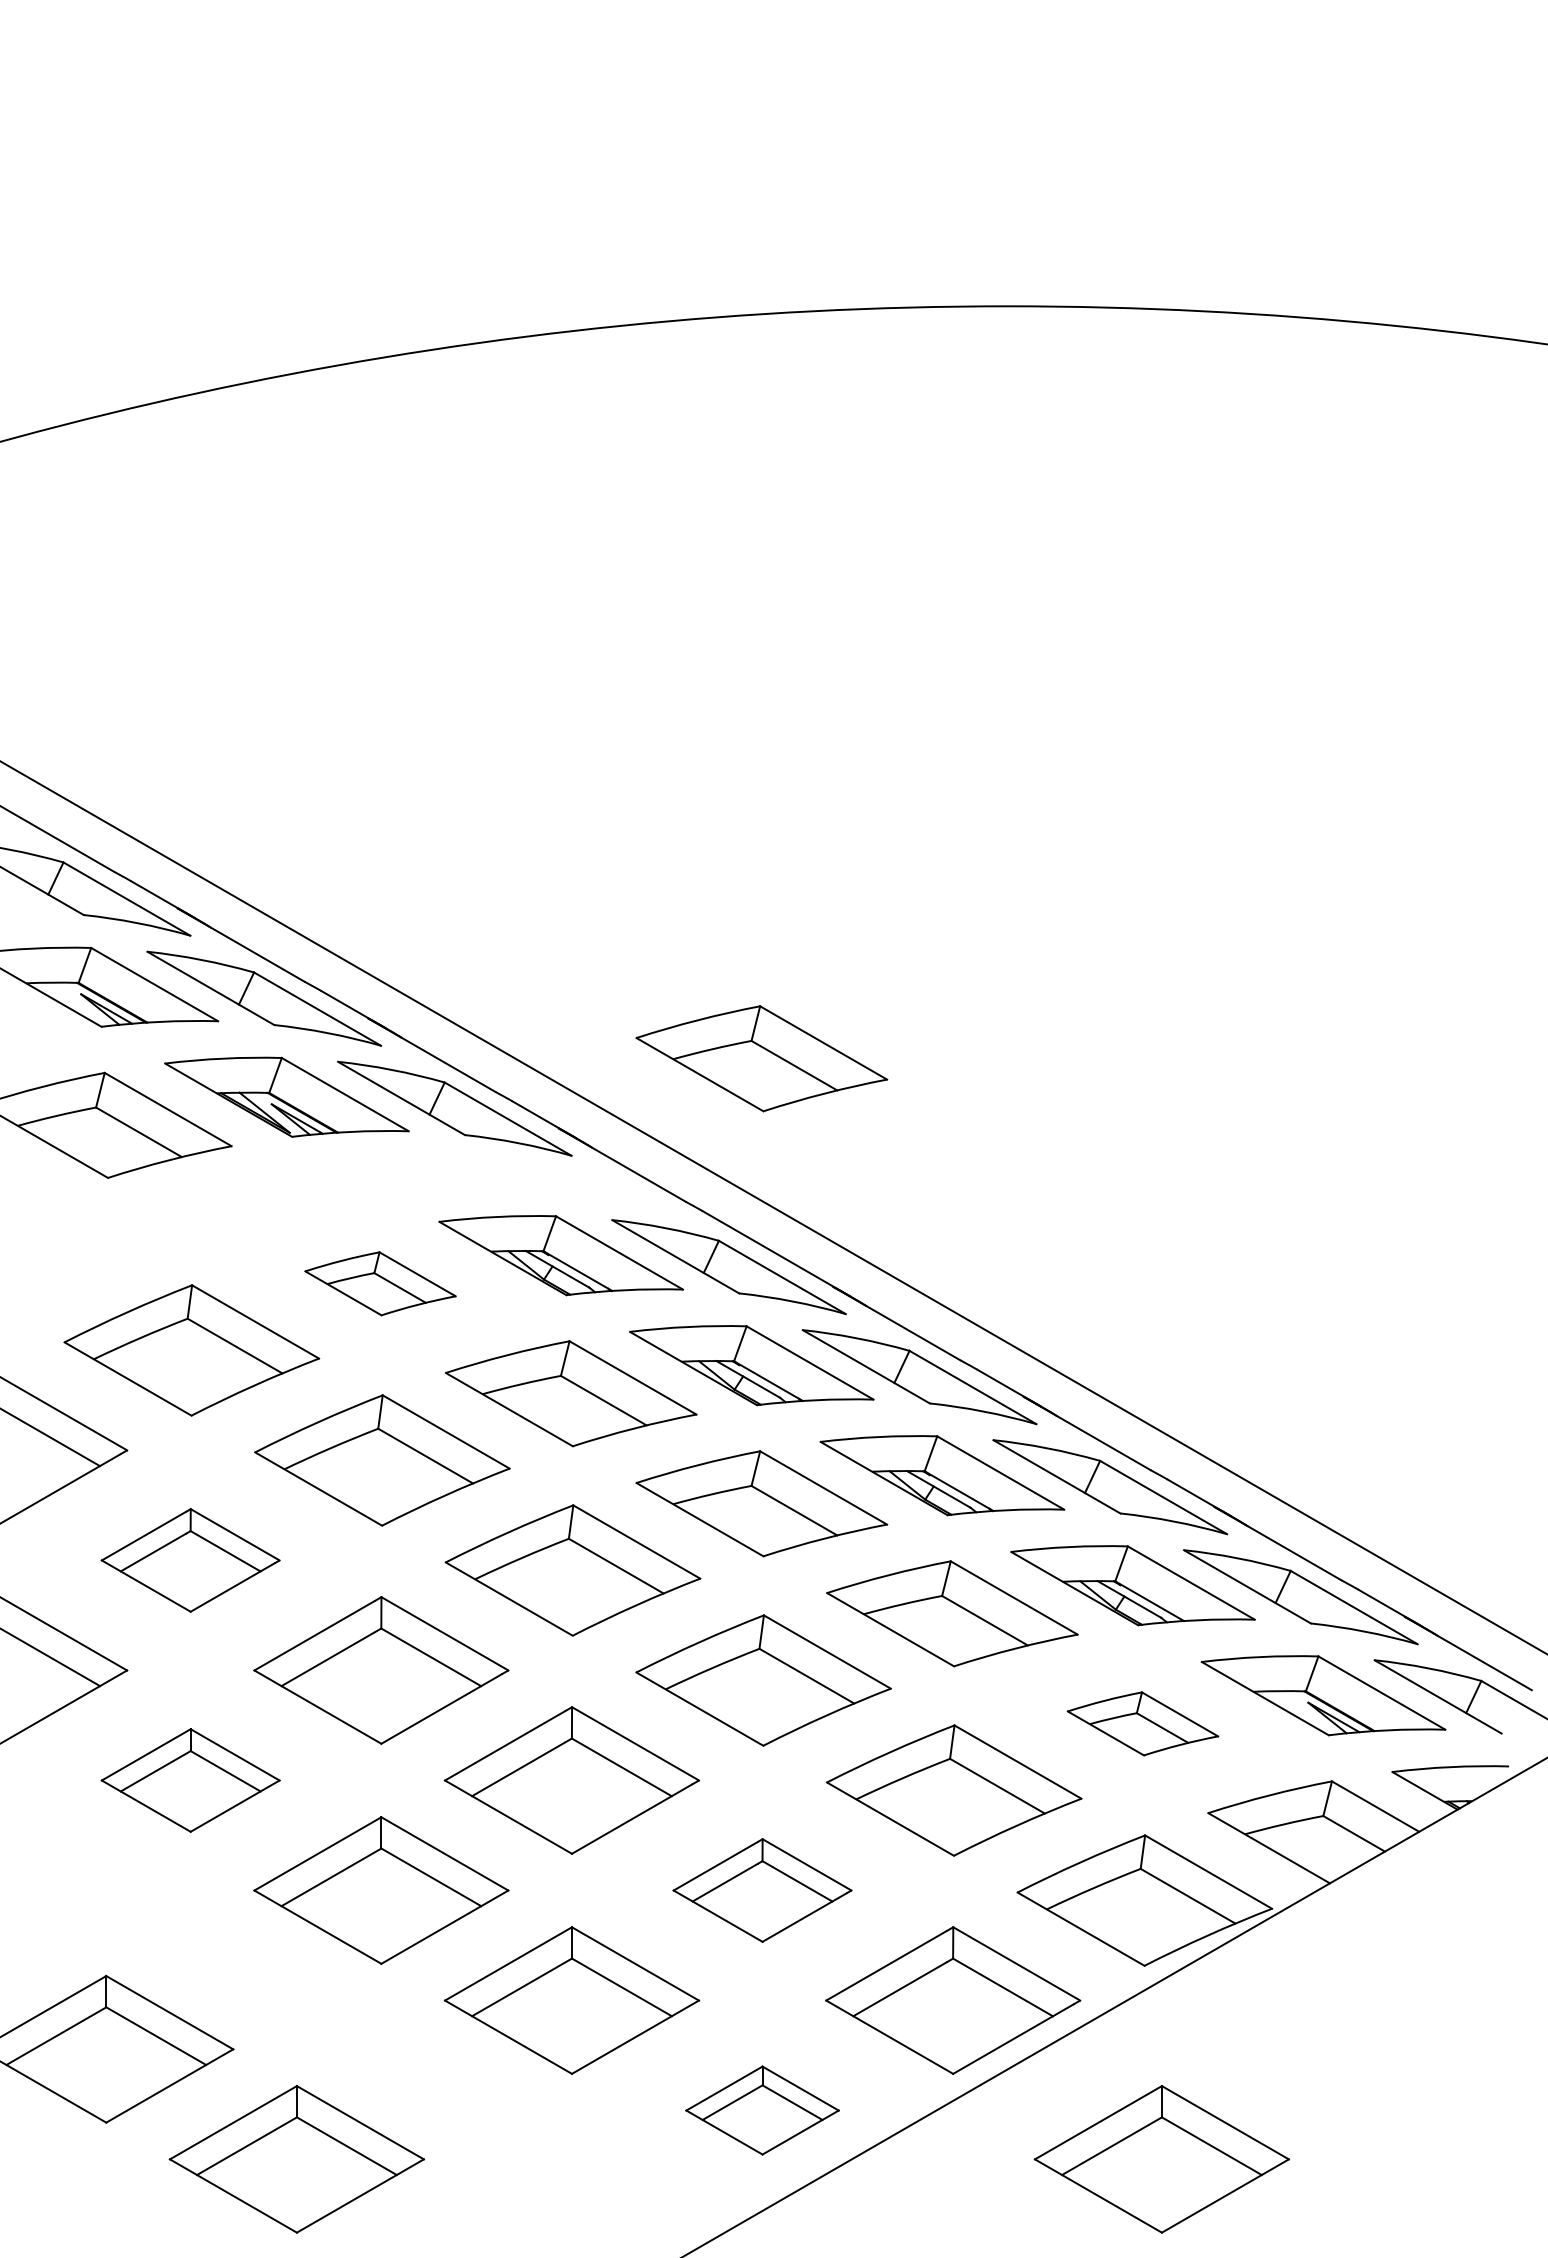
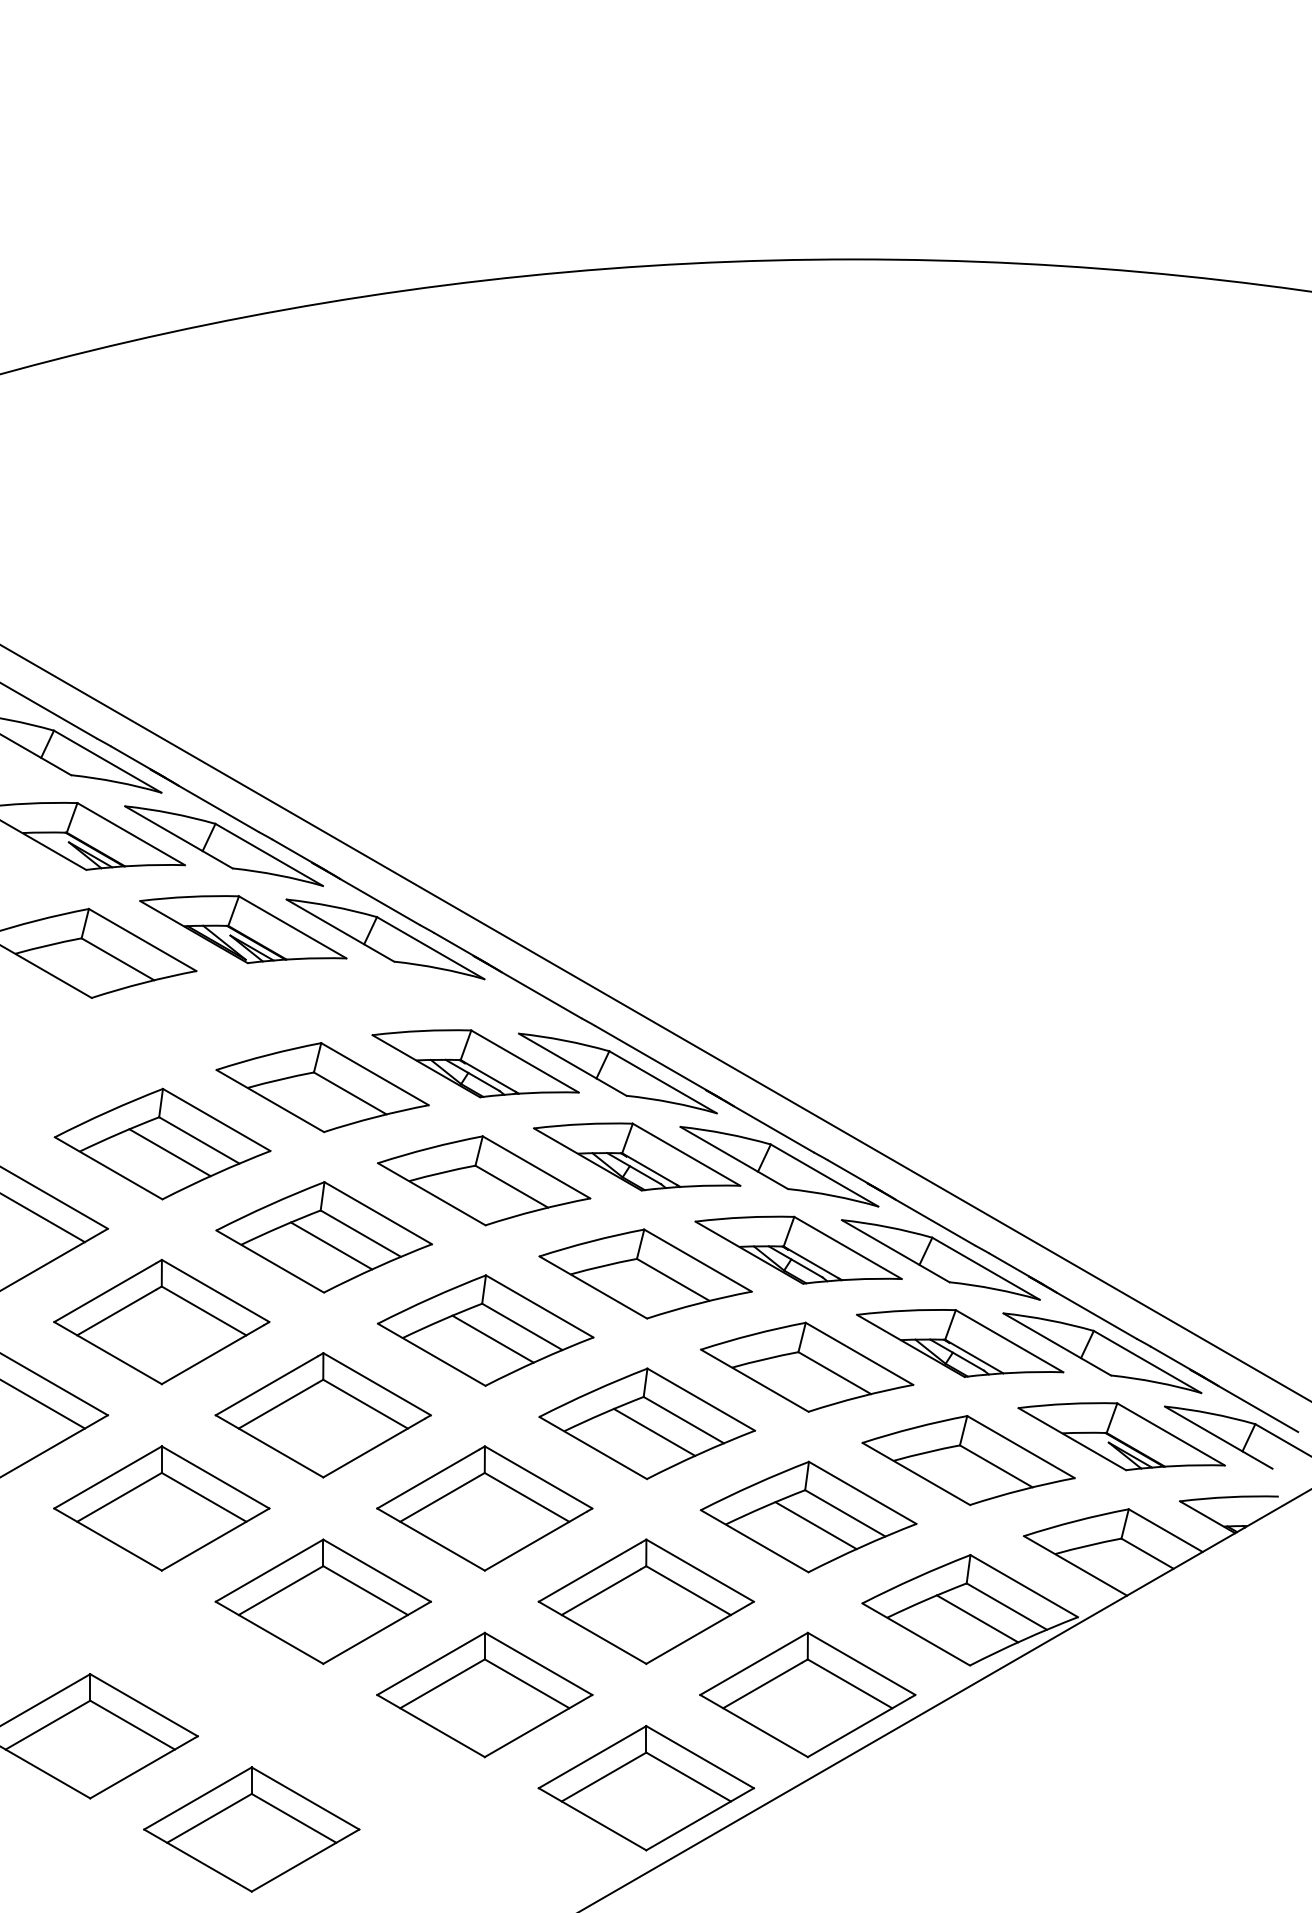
part: (761, 1058) -> (645, 896), removed
part: (380, 1283) -> (322, 1087), size x1.67
line: (200, 1360) -> (170, 1152), added
line: (391, 1470) -> (331, 1245), added
part: (190, 1560) -> (161, 1322), size x1.43
line: (581, 1580) -> (492, 1339), added
line: (772, 1690) -> (654, 1432), added
part: (1142, 1723) -> (968, 1460), size x1.67
part: (190, 1780) -> (161, 1508), size x1.43
line: (962, 1800) -> (815, 1525), added
part: (762, 1890) -> (646, 1601), size x1.43
line: (1153, 1910) -> (977, 1618), added
part: (762, 2110) -> (646, 1788), size x1.67
part: (1161, 2159) -> (984, 1829), removed

